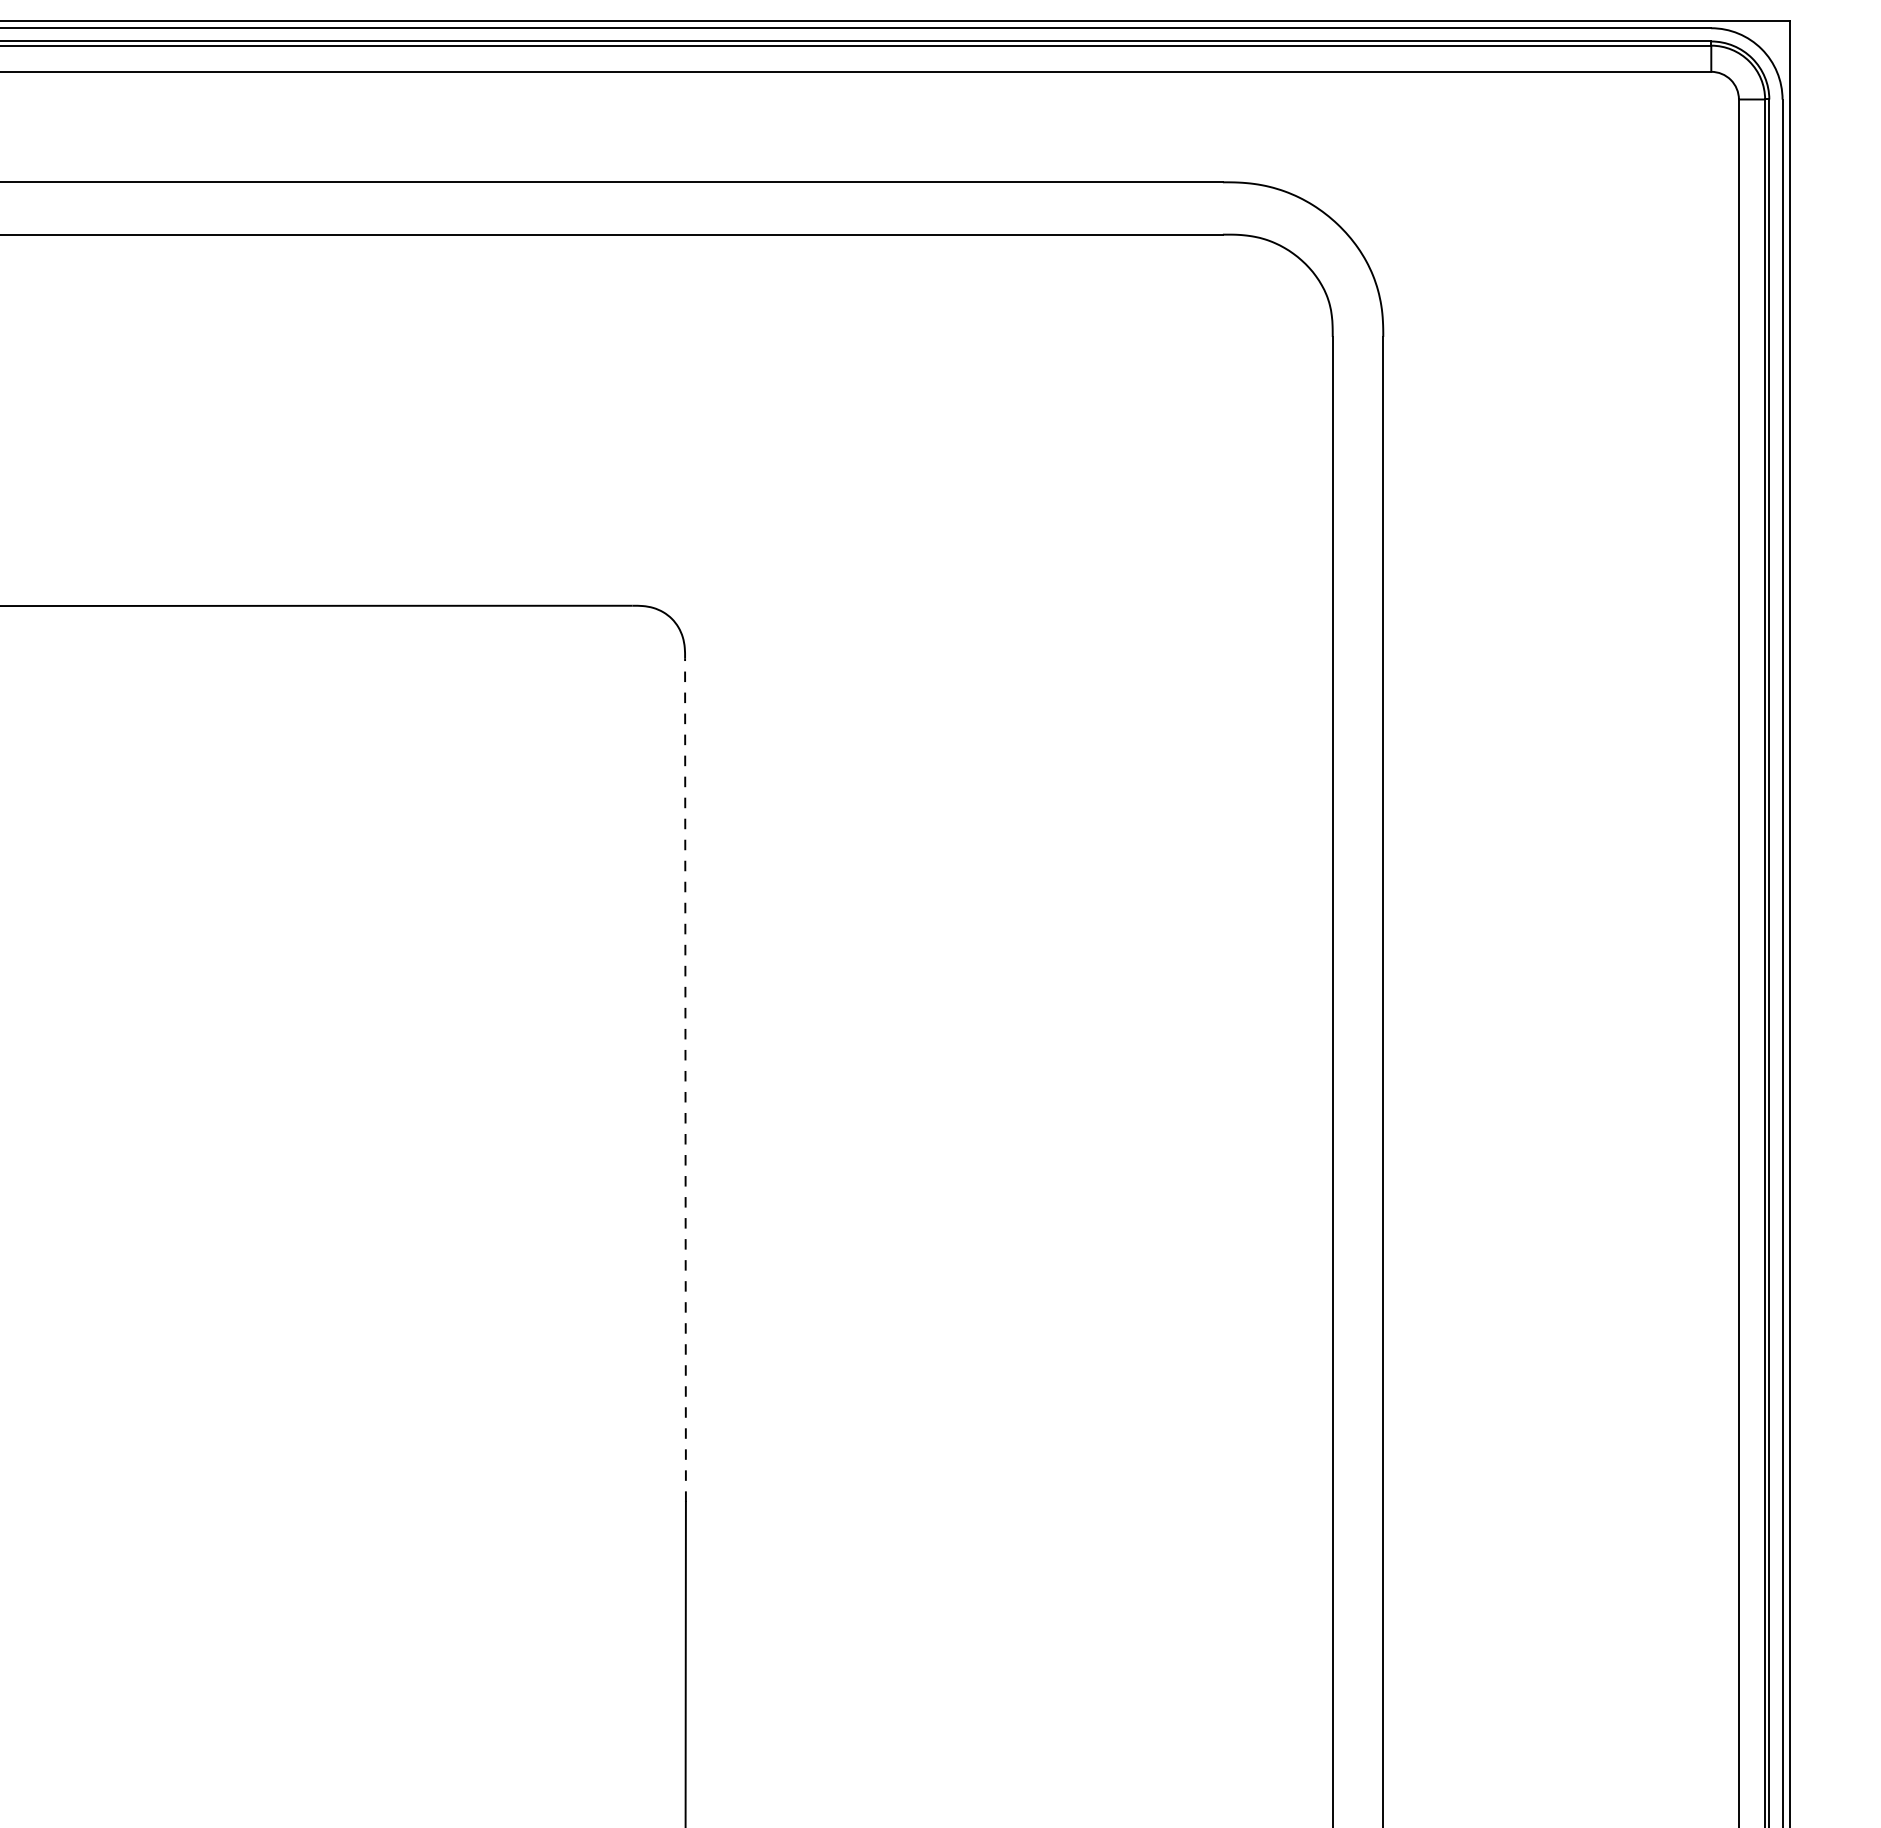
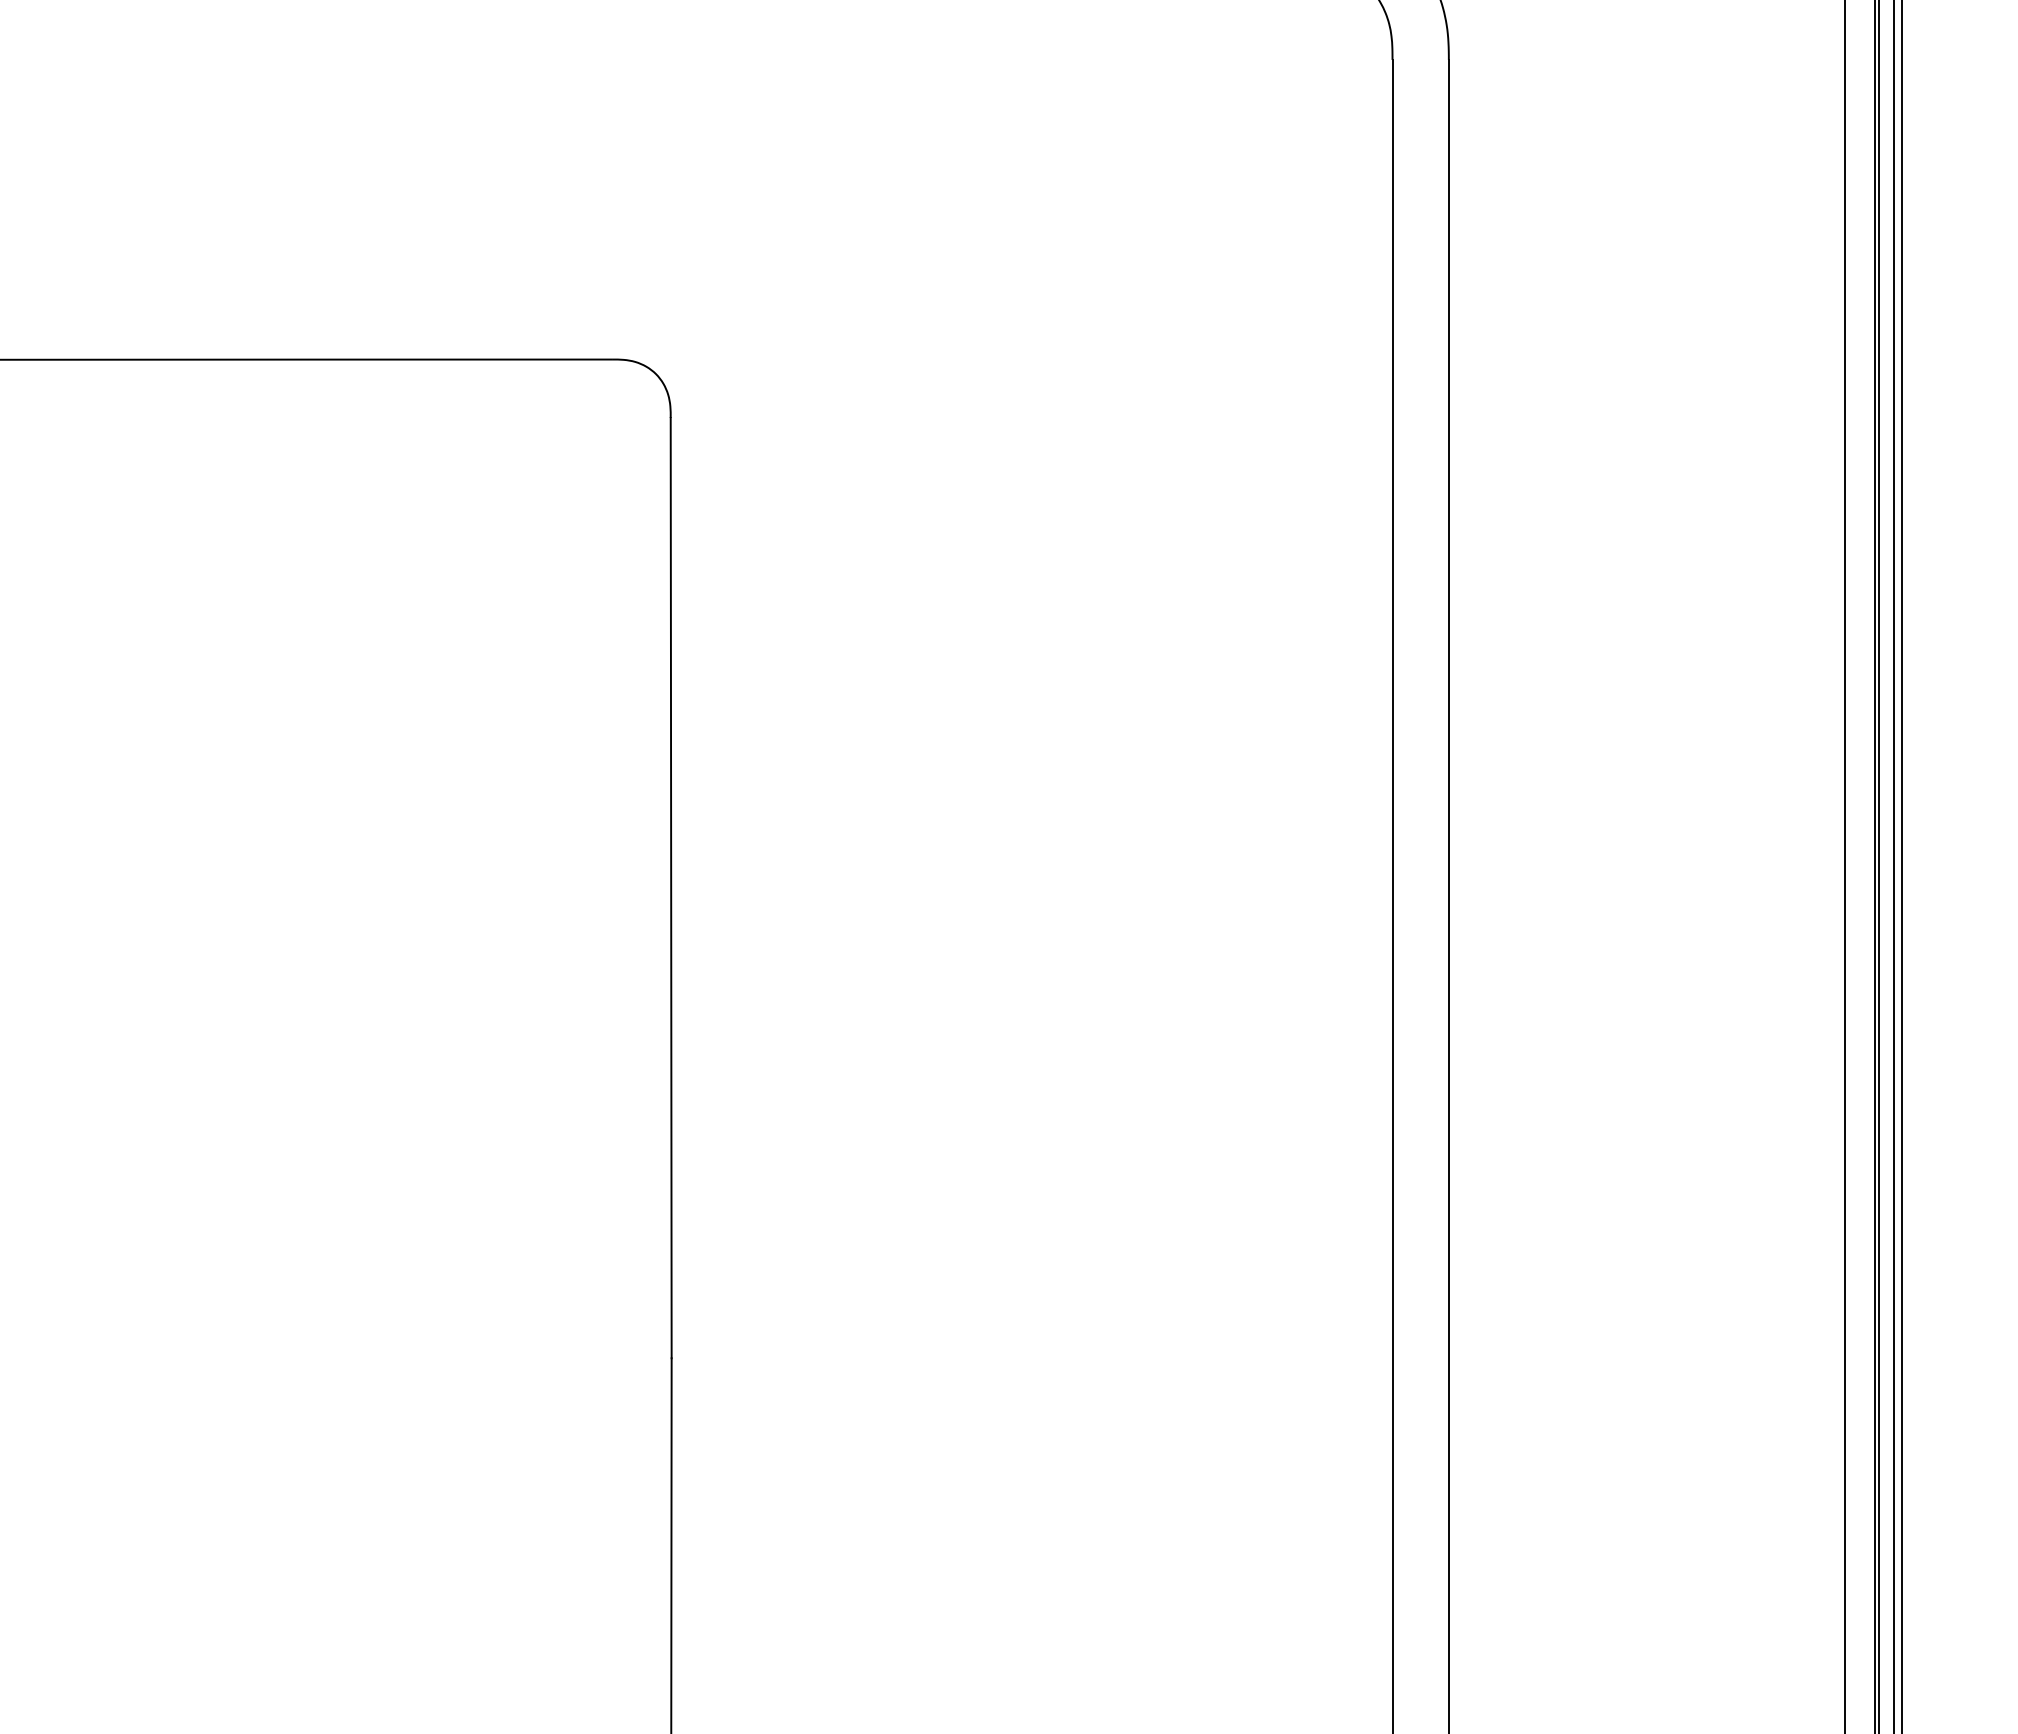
line: (685, 1080) -> (671, 888), dashed -> solid

